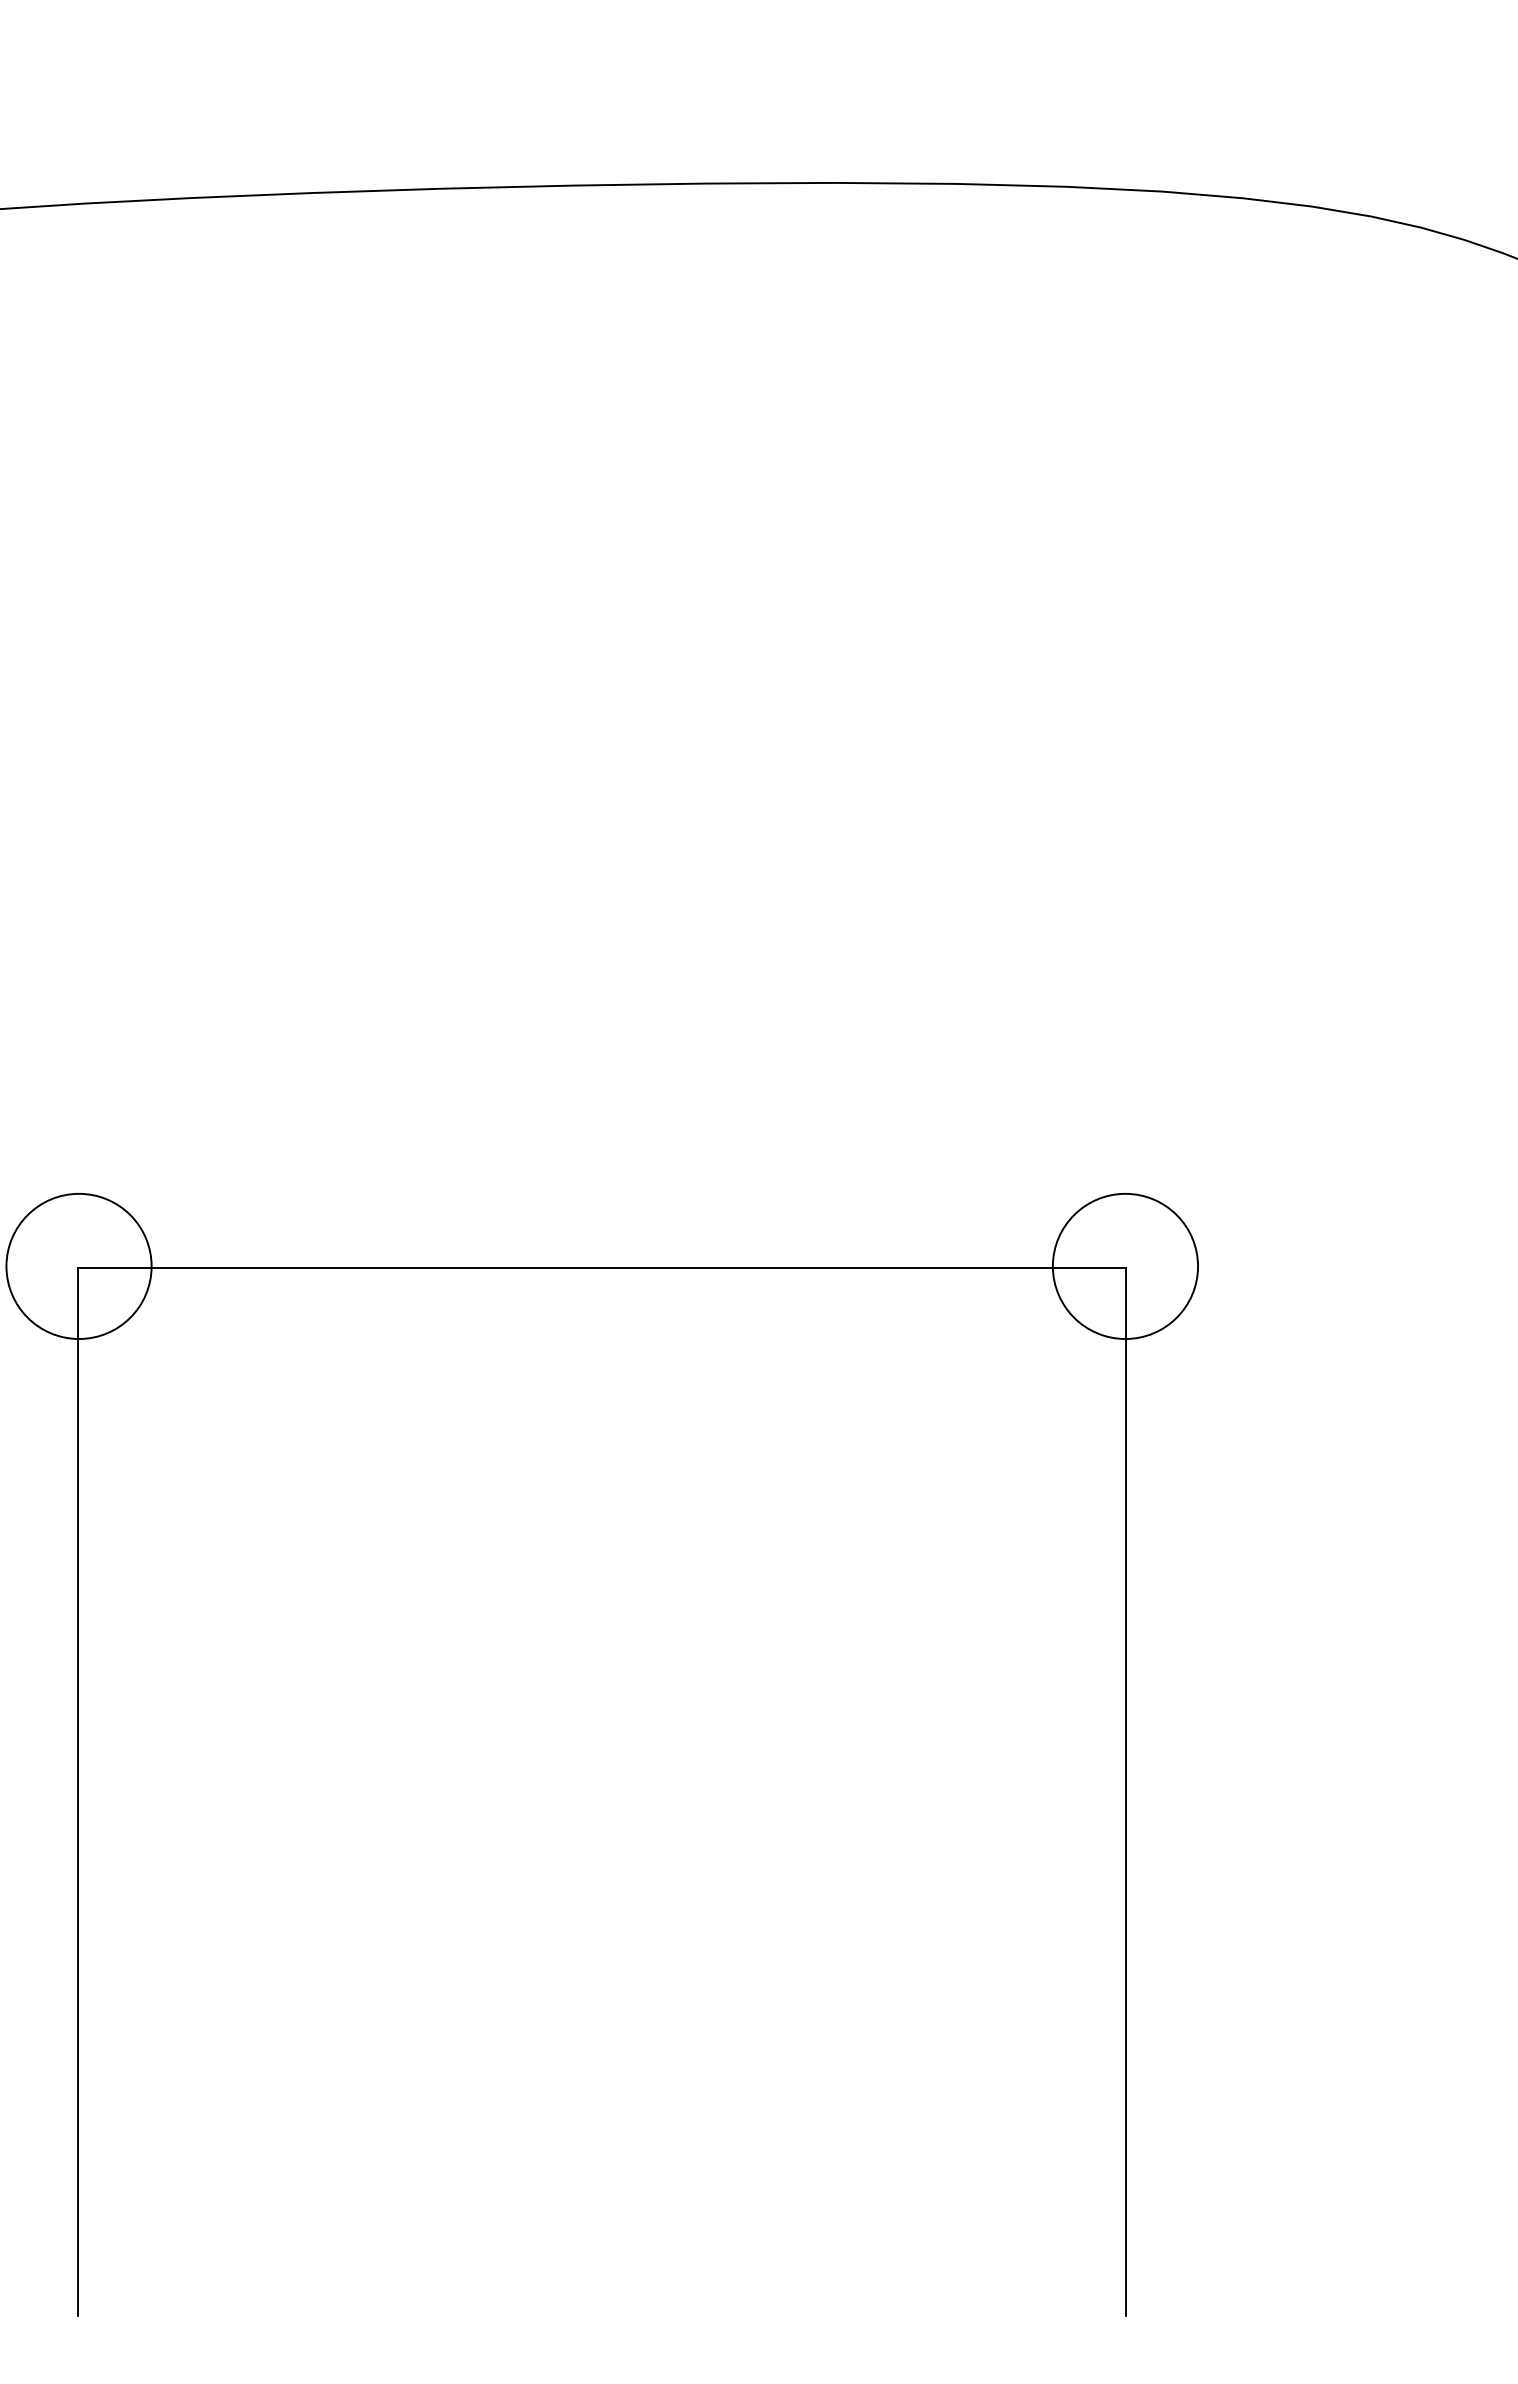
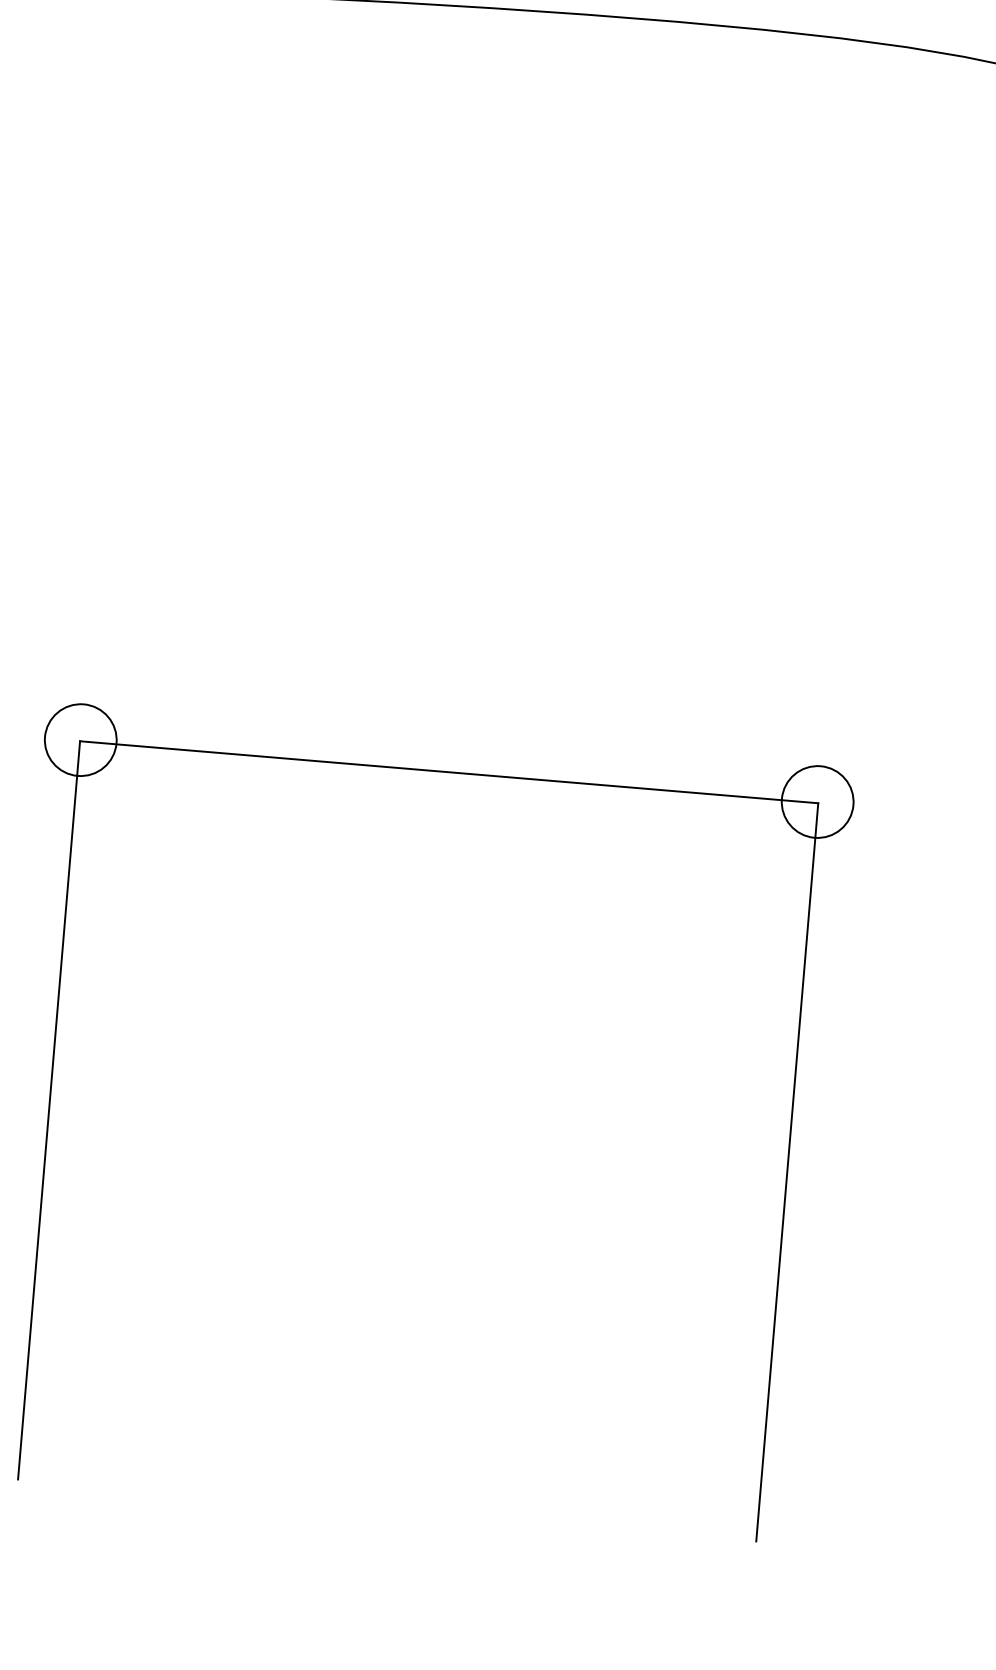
circle: (78, 1266) -> (80, 740), size x0.7
circle: (1125, 1266) -> (817, 802), size x0.7

